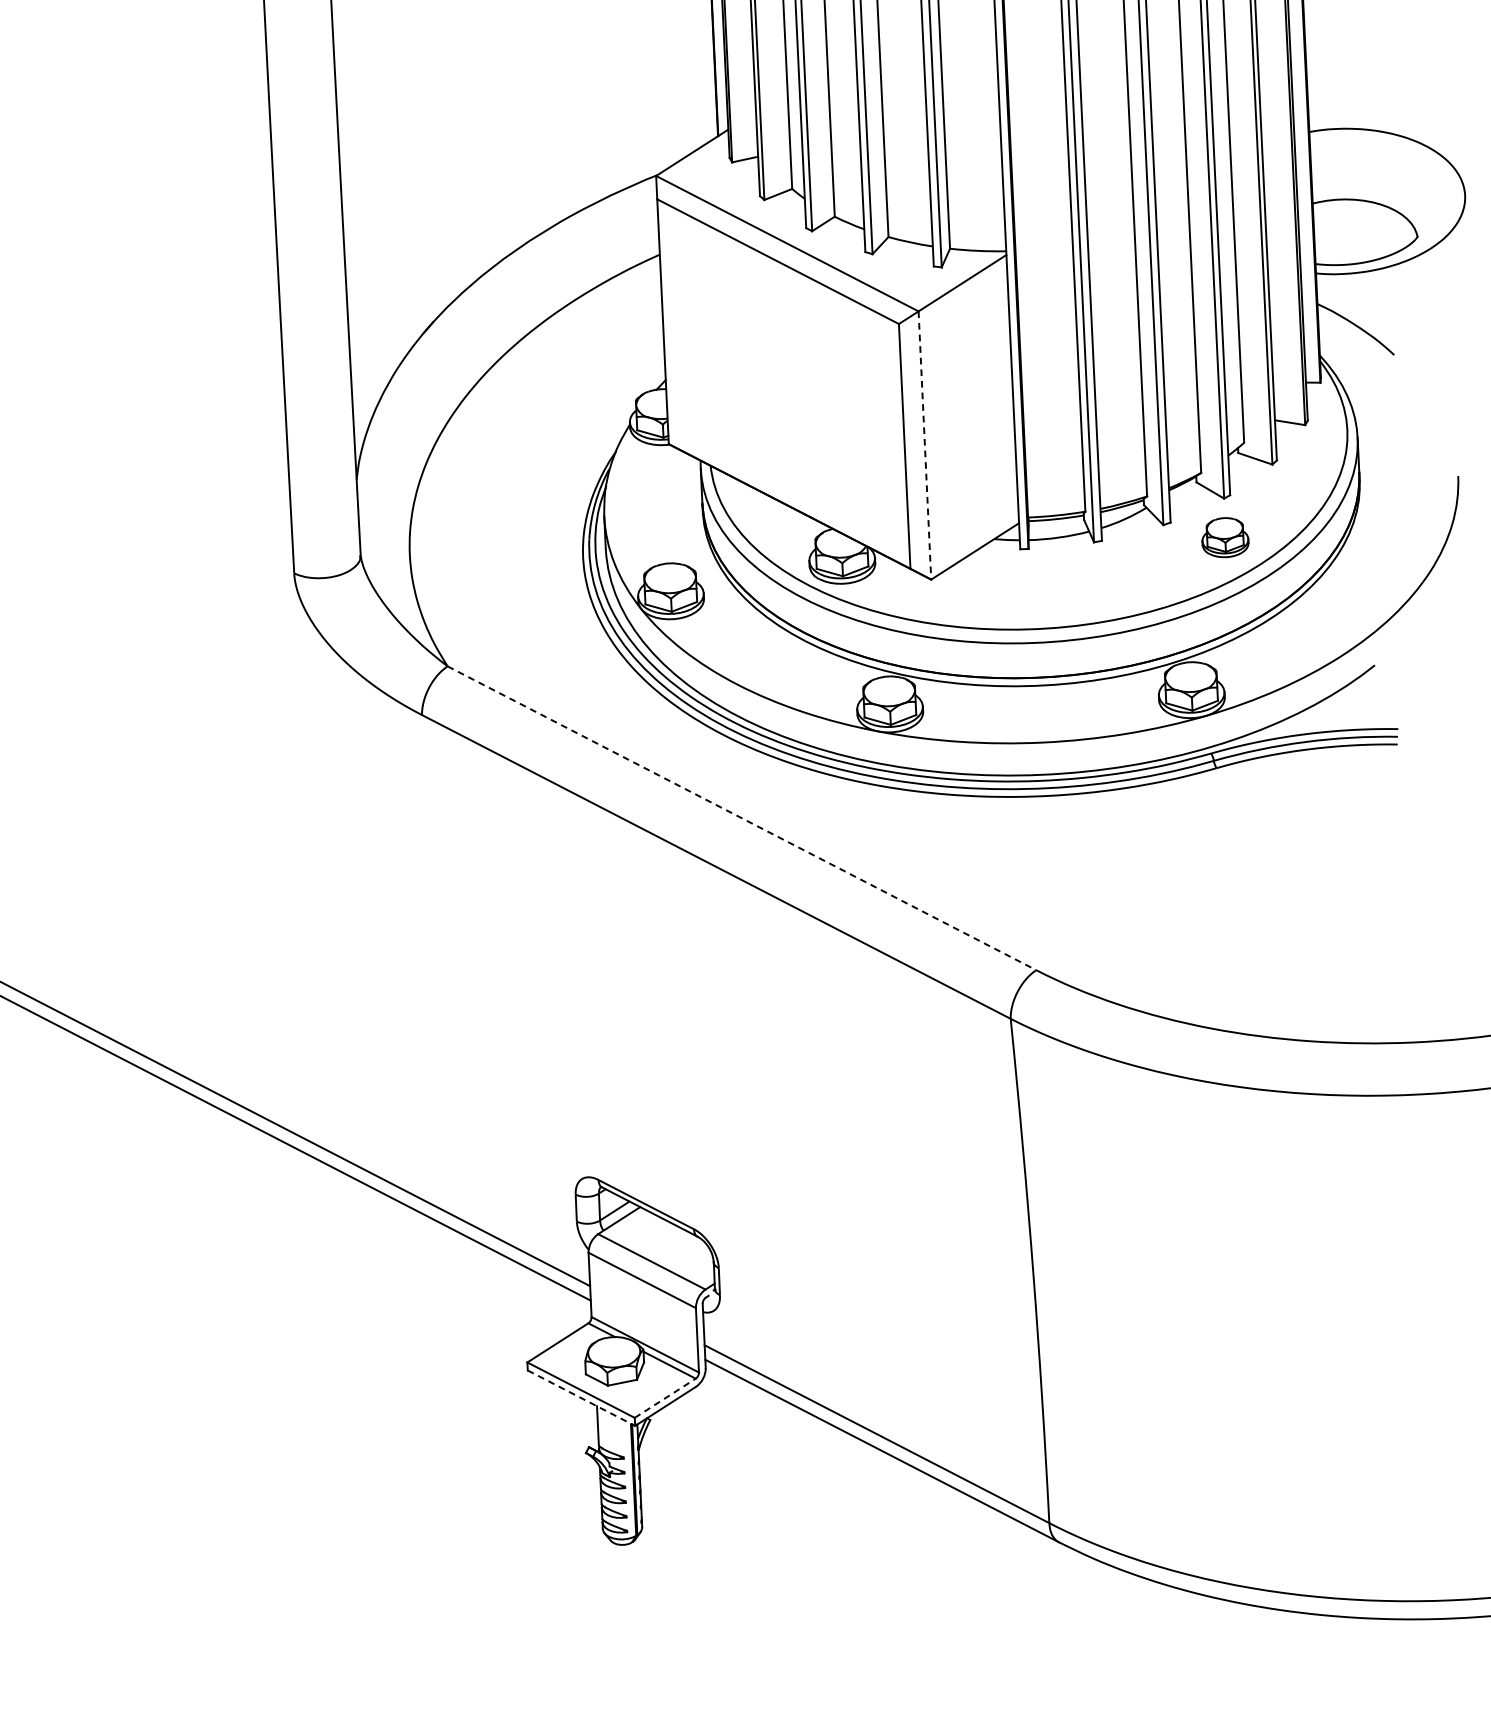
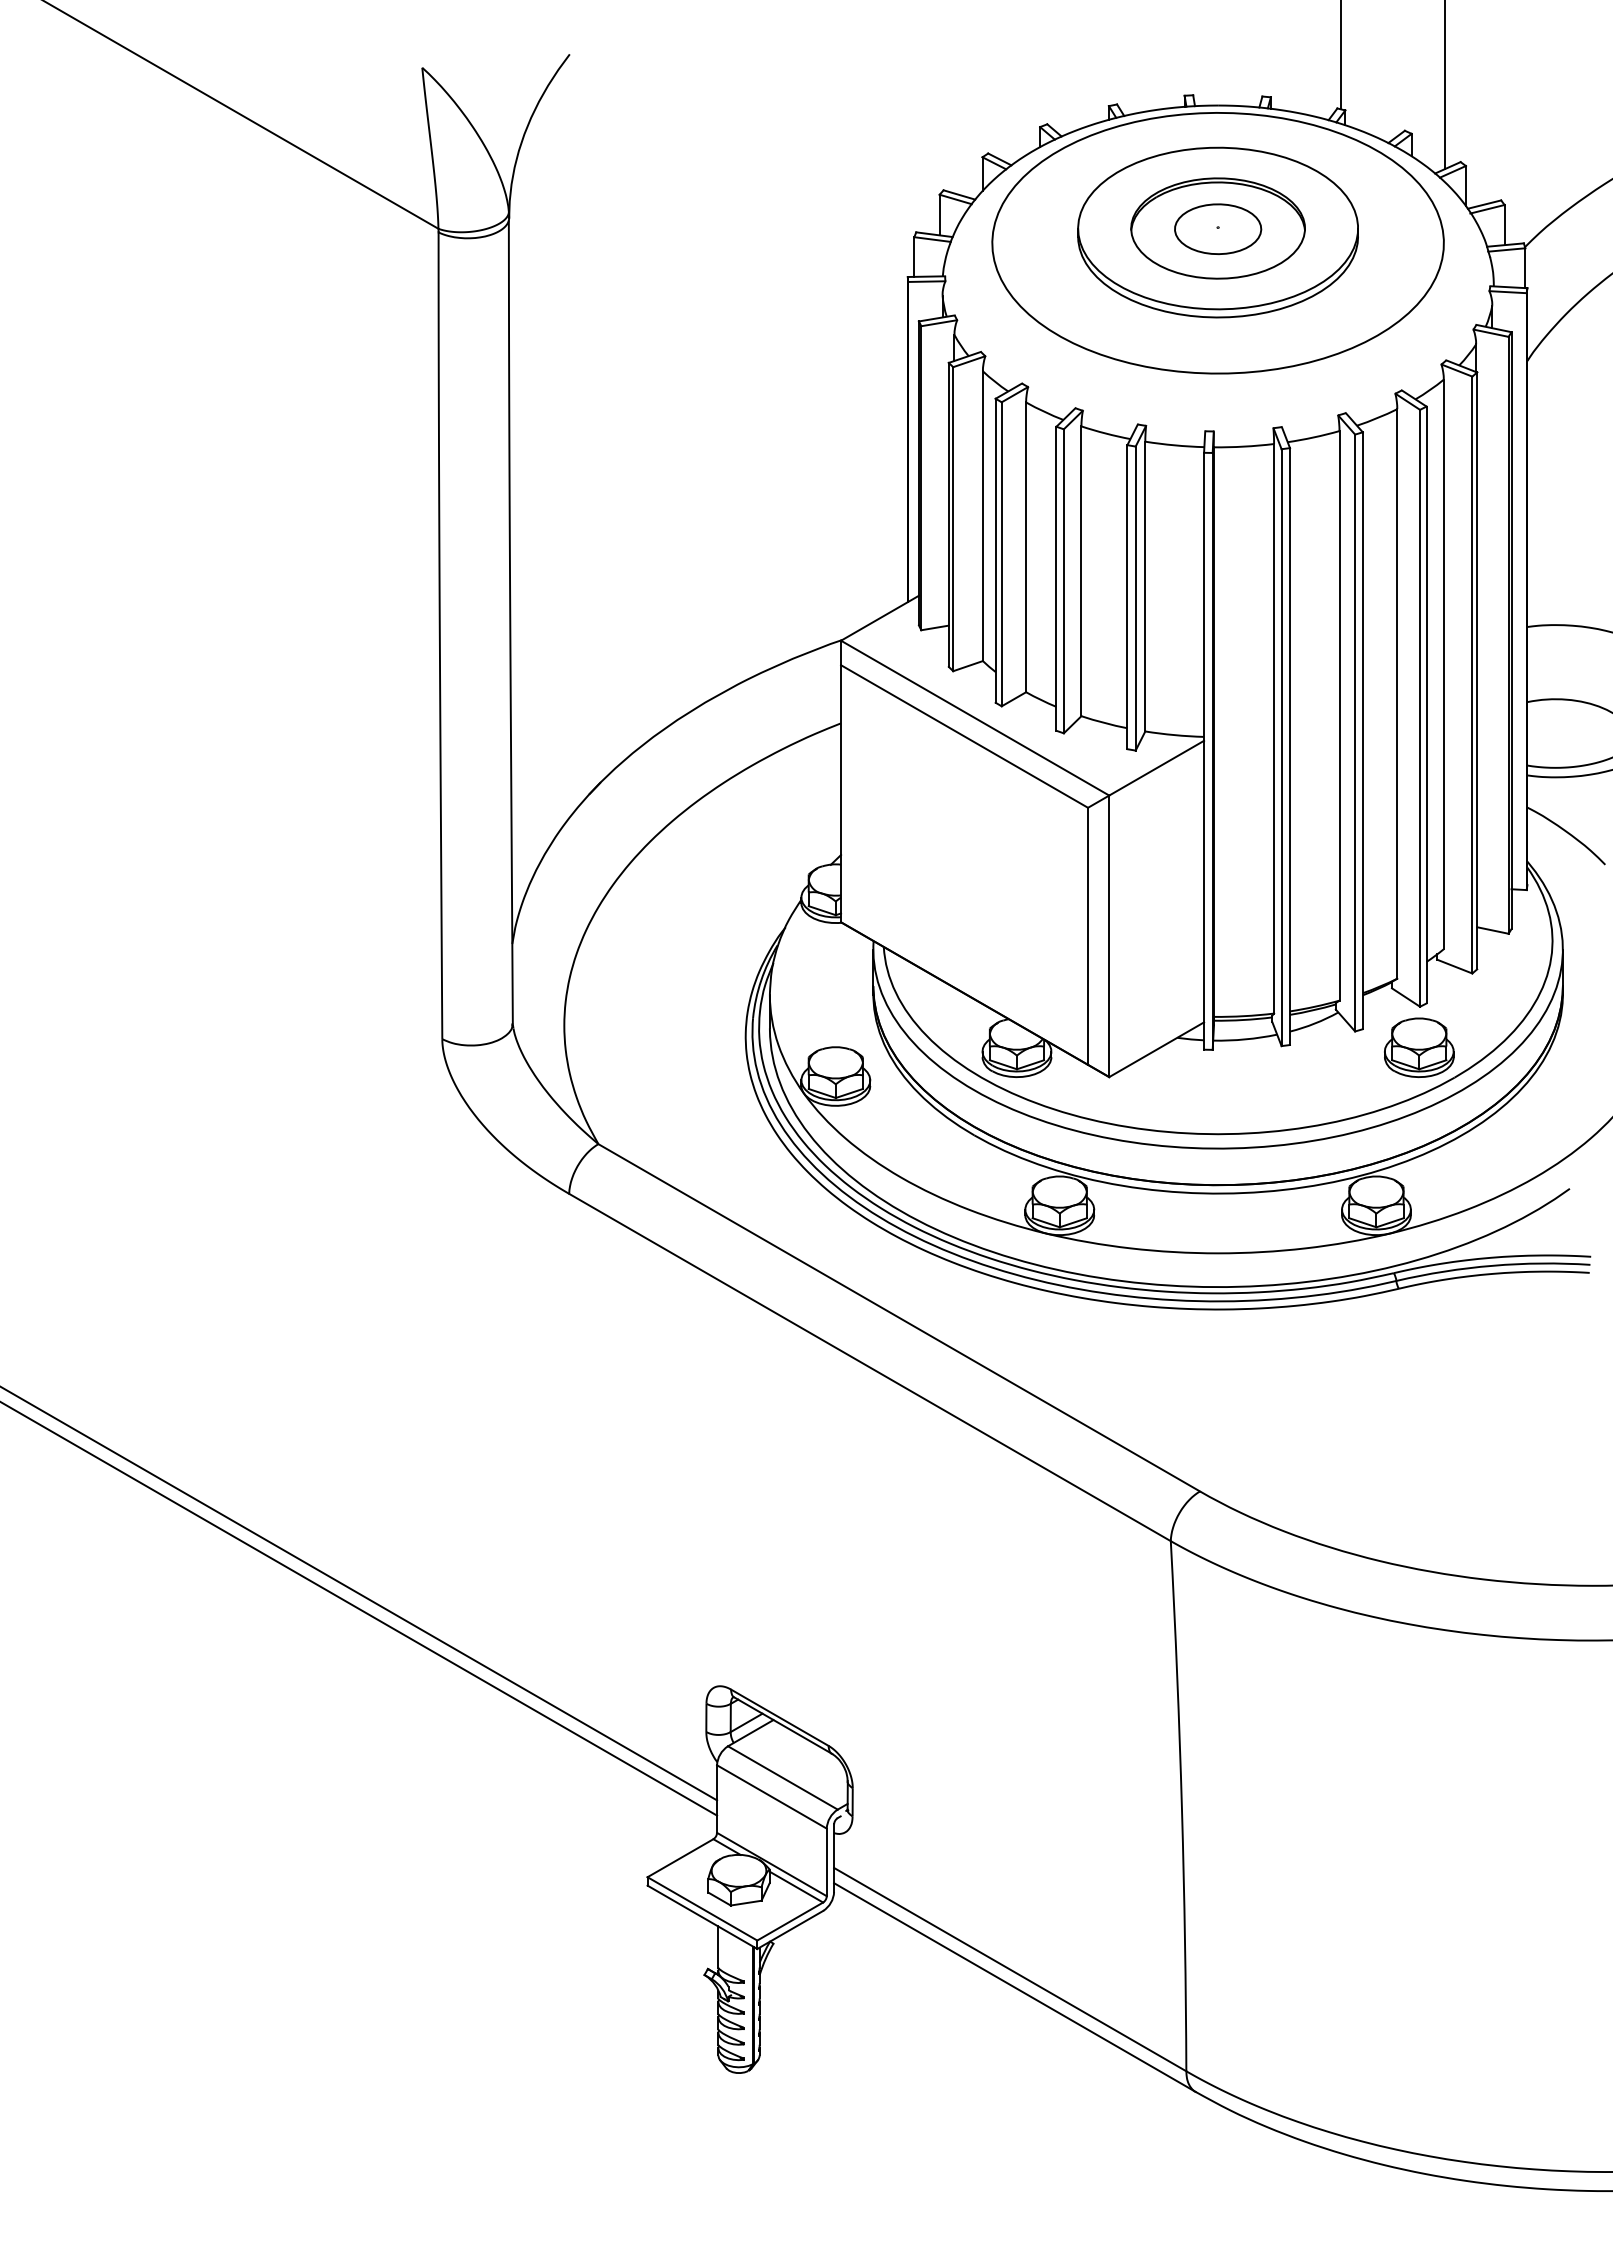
line: (925, 445) -> (1109, 936), dashed -> solid
part: (1225, 537) -> (1419, 1047), size x1.43
line: (742, 818) -> (899, 1318), dashed -> solid
line: (581, 1398) -> (702, 1917), dashed -> solid
line: (665, 1398) -> (790, 1921), dashed -> solid

